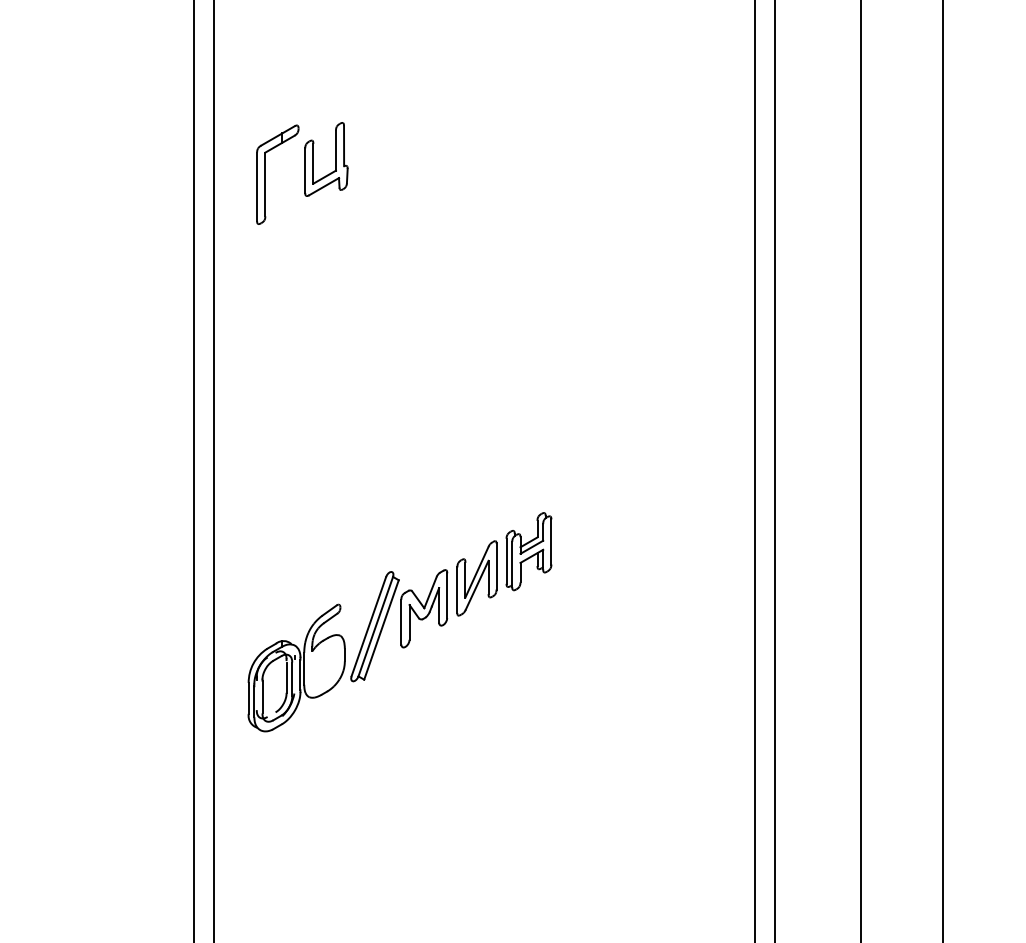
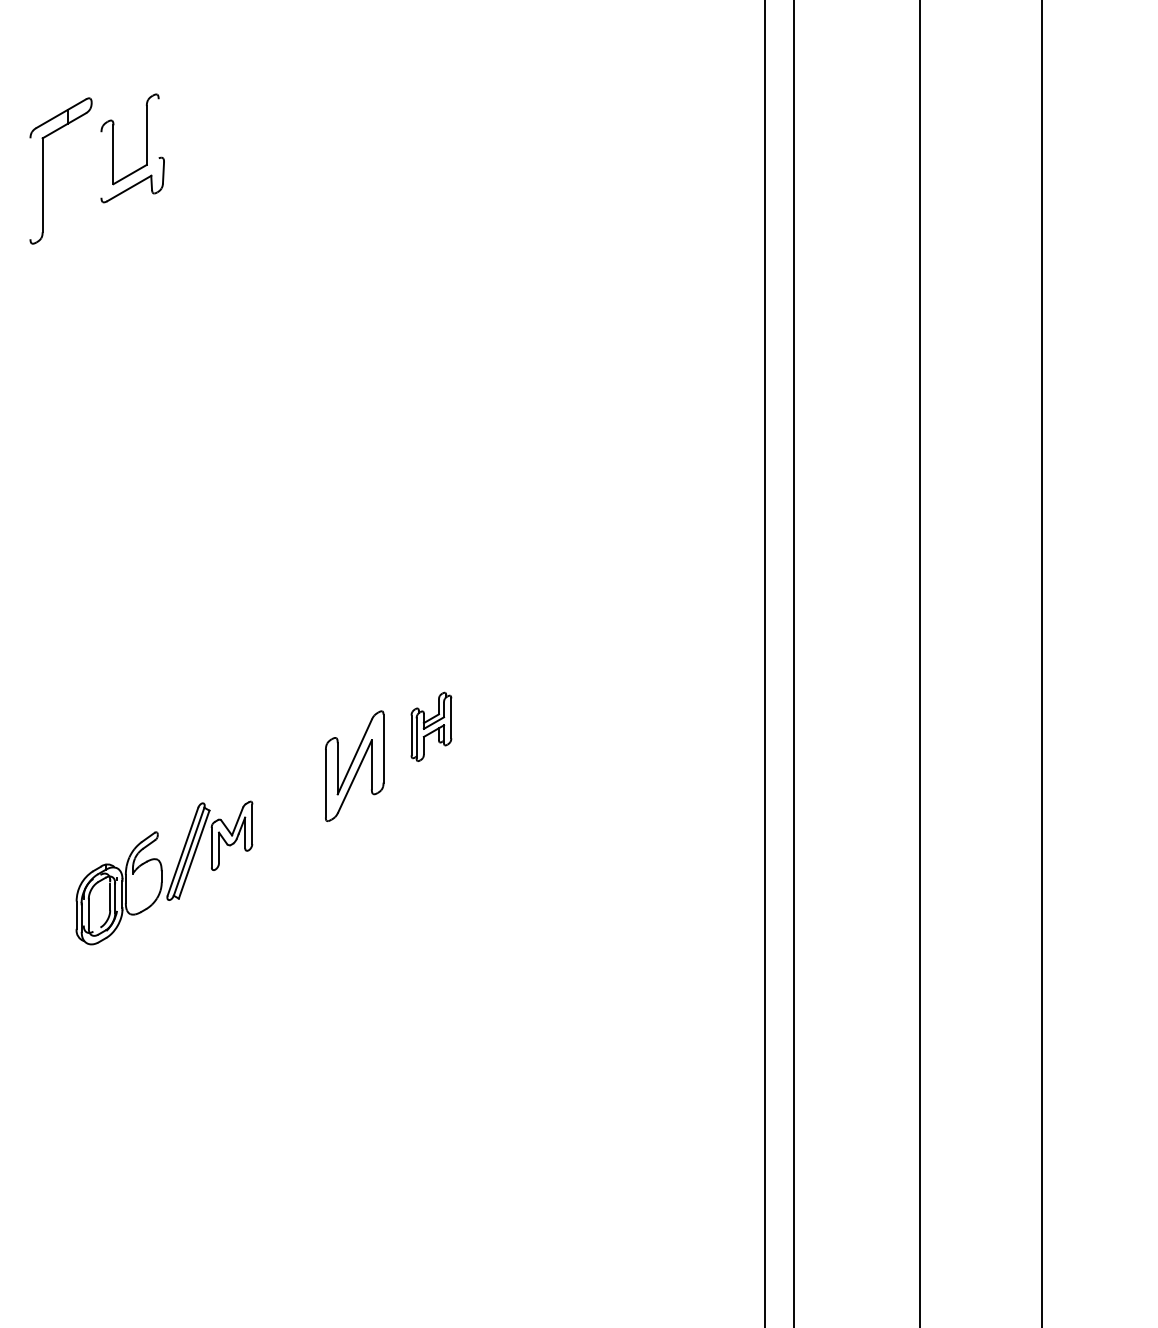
line: (344, 146) -> (159, 129), removed
line: (305, 170) -> (101, 164), removed
line: (257, 186) -> (31, 188), removed
part: (528, 551) -> (430, 726), size x0.6
part: (347, 650) -> (163, 872), size x0.6

